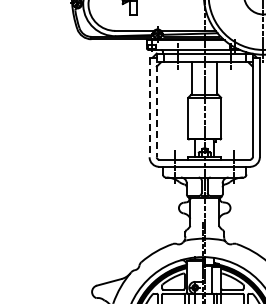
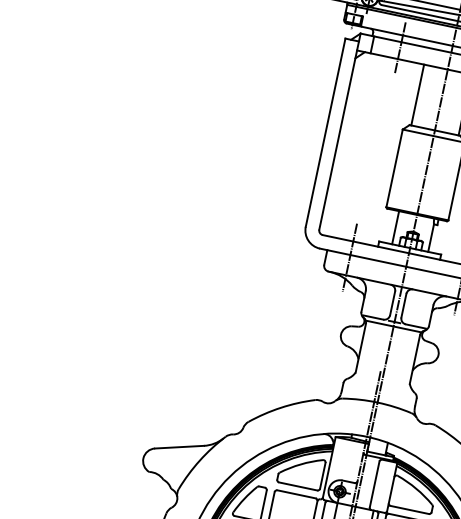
line: (156, 105) -> (339, 131), dashed -> solid
line: (149, 107) -> (325, 132), dashed -> solid

